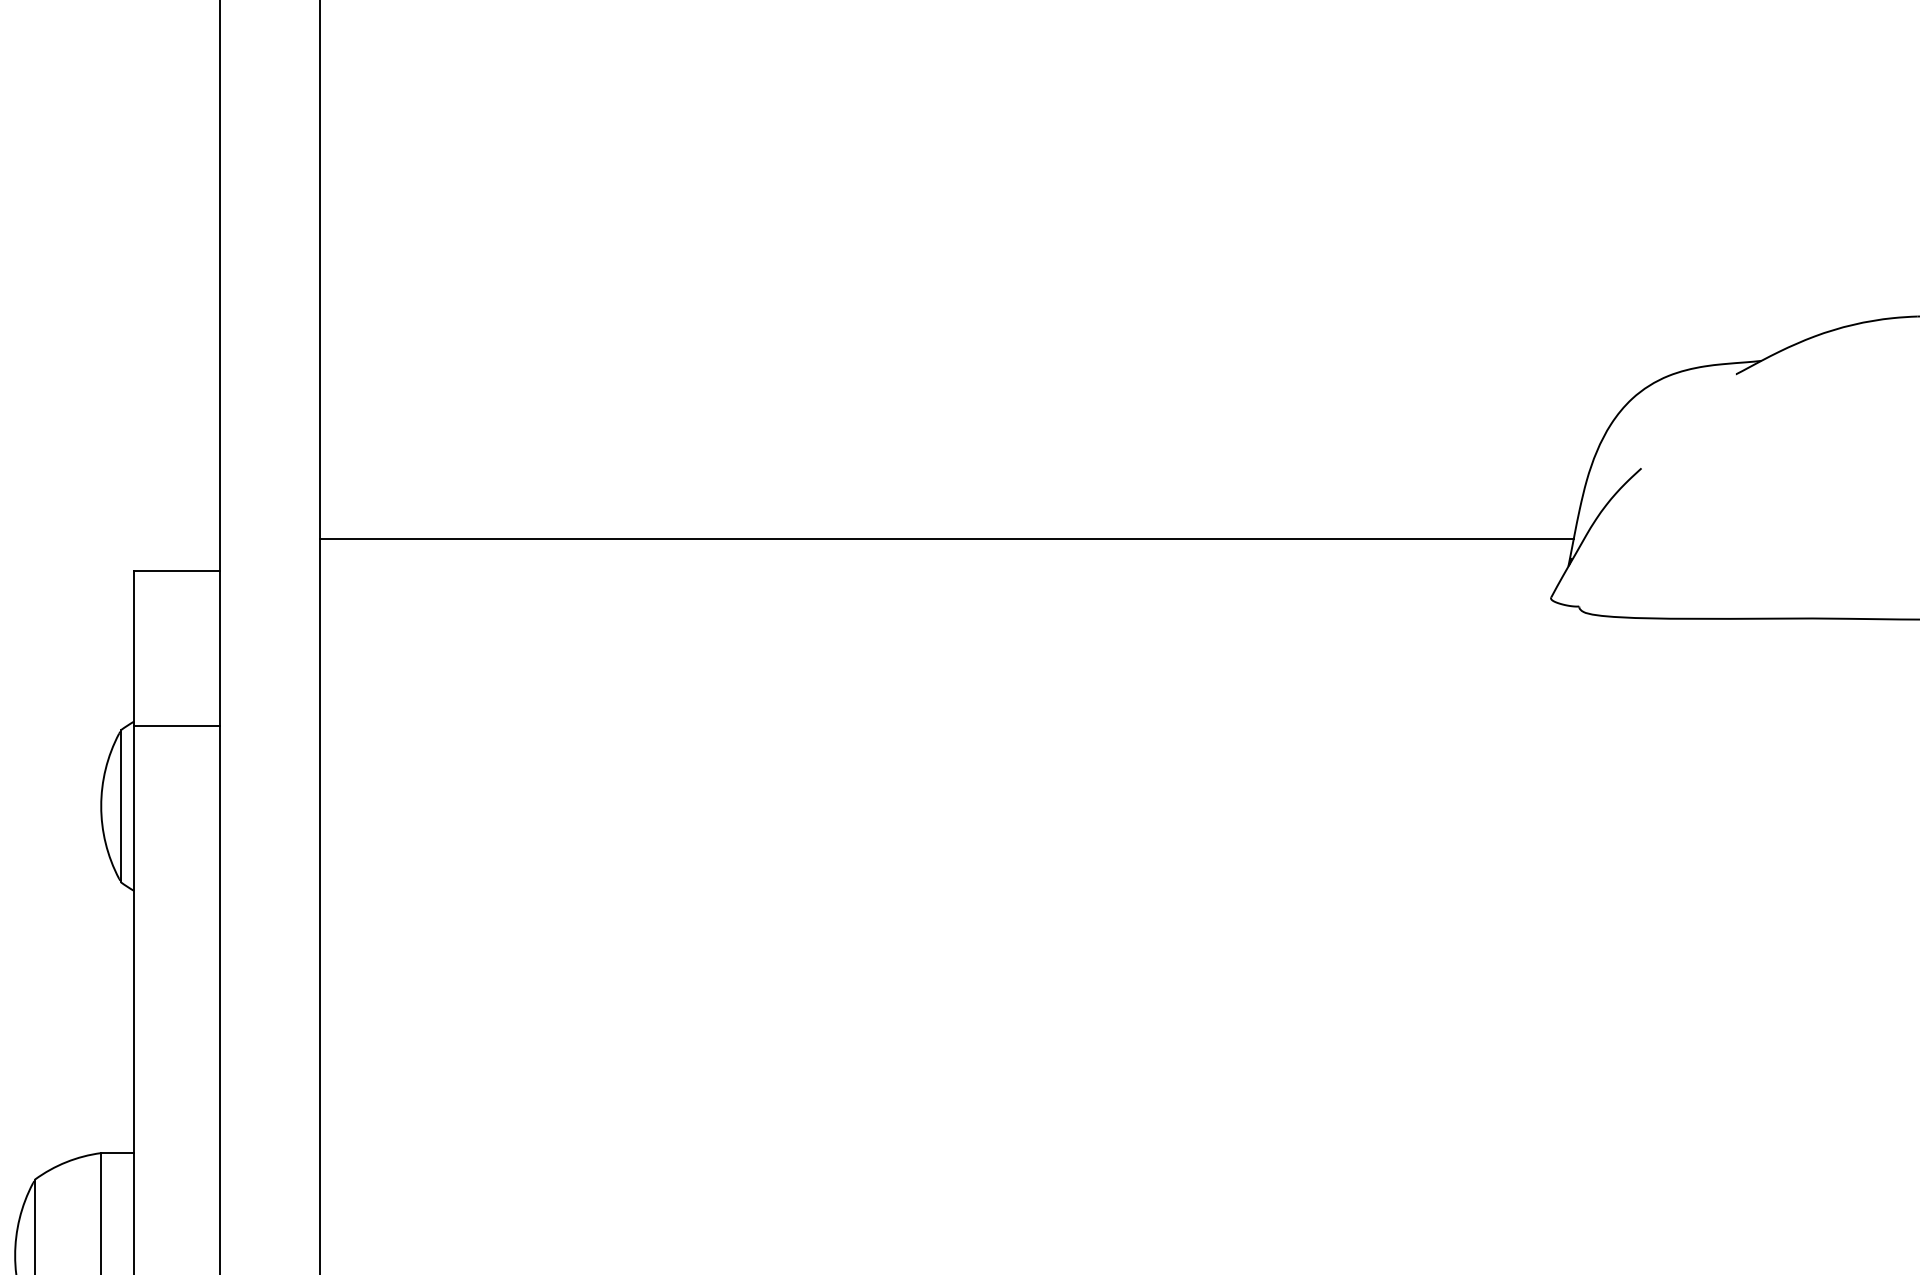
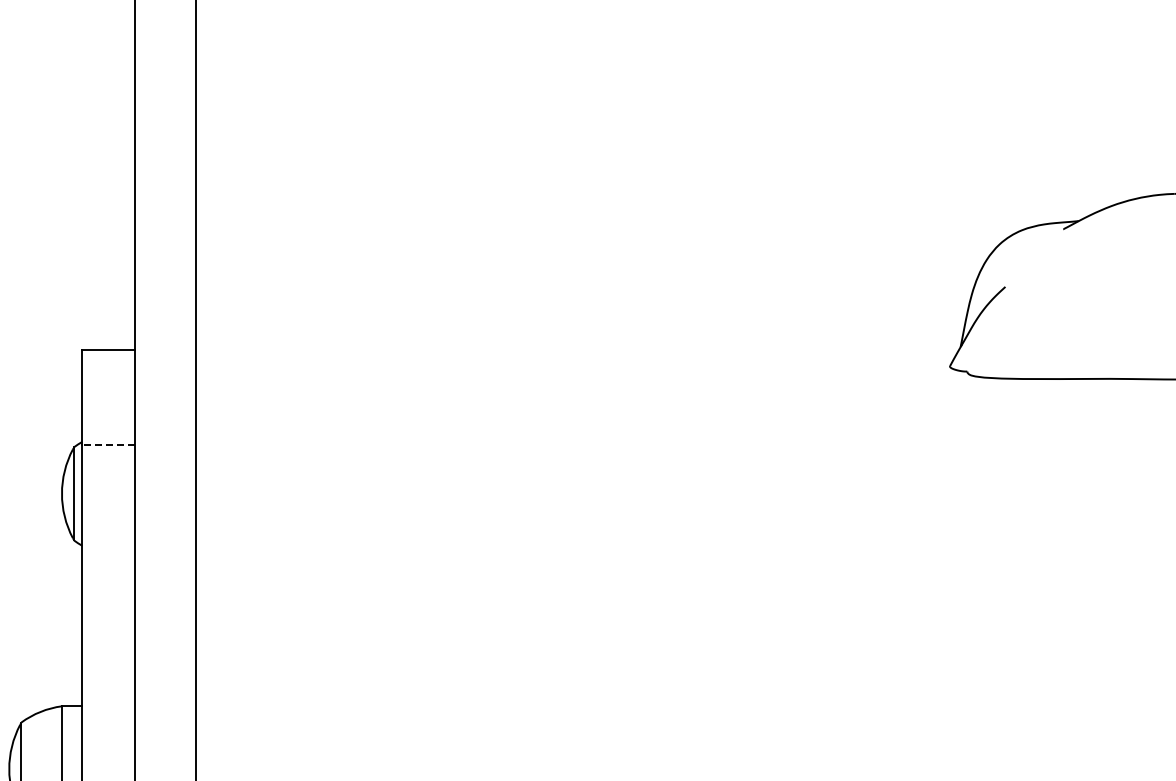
line: (946, 537) -> (579, 329), removed
line: (177, 725) -> (108, 444), solid -> dashed

